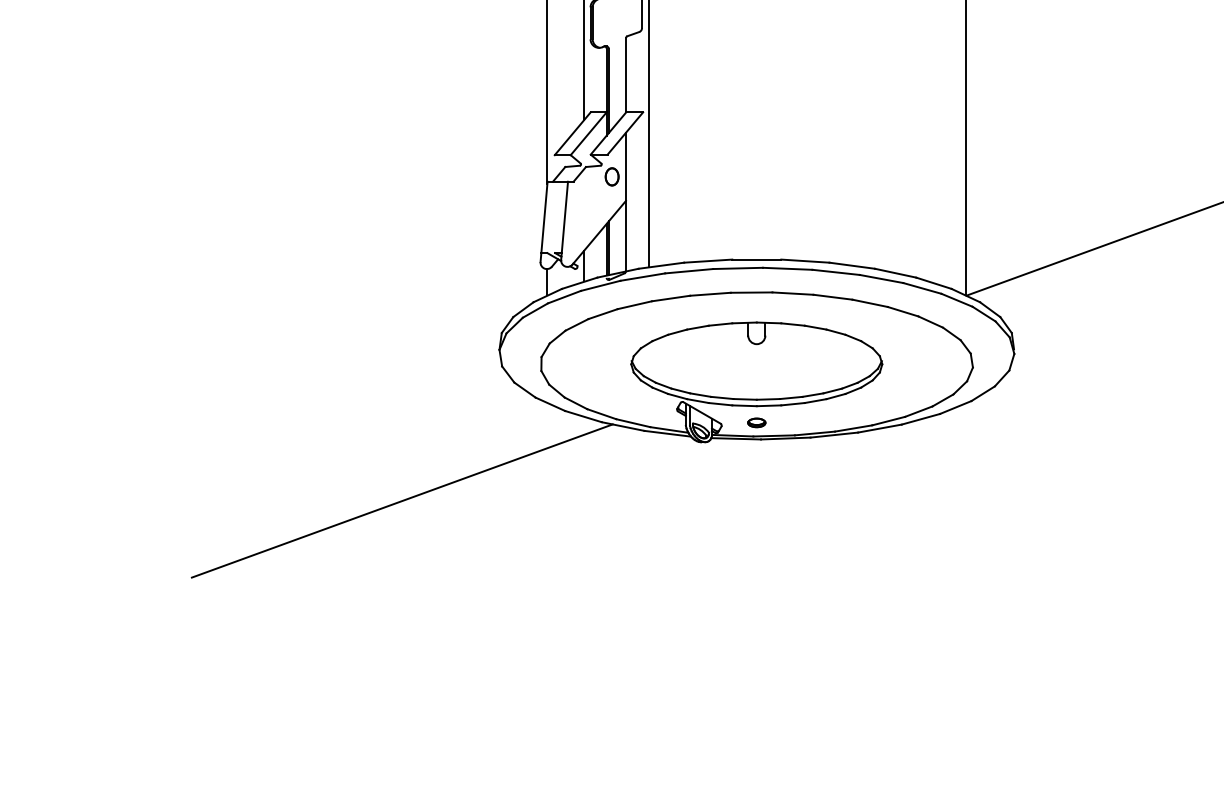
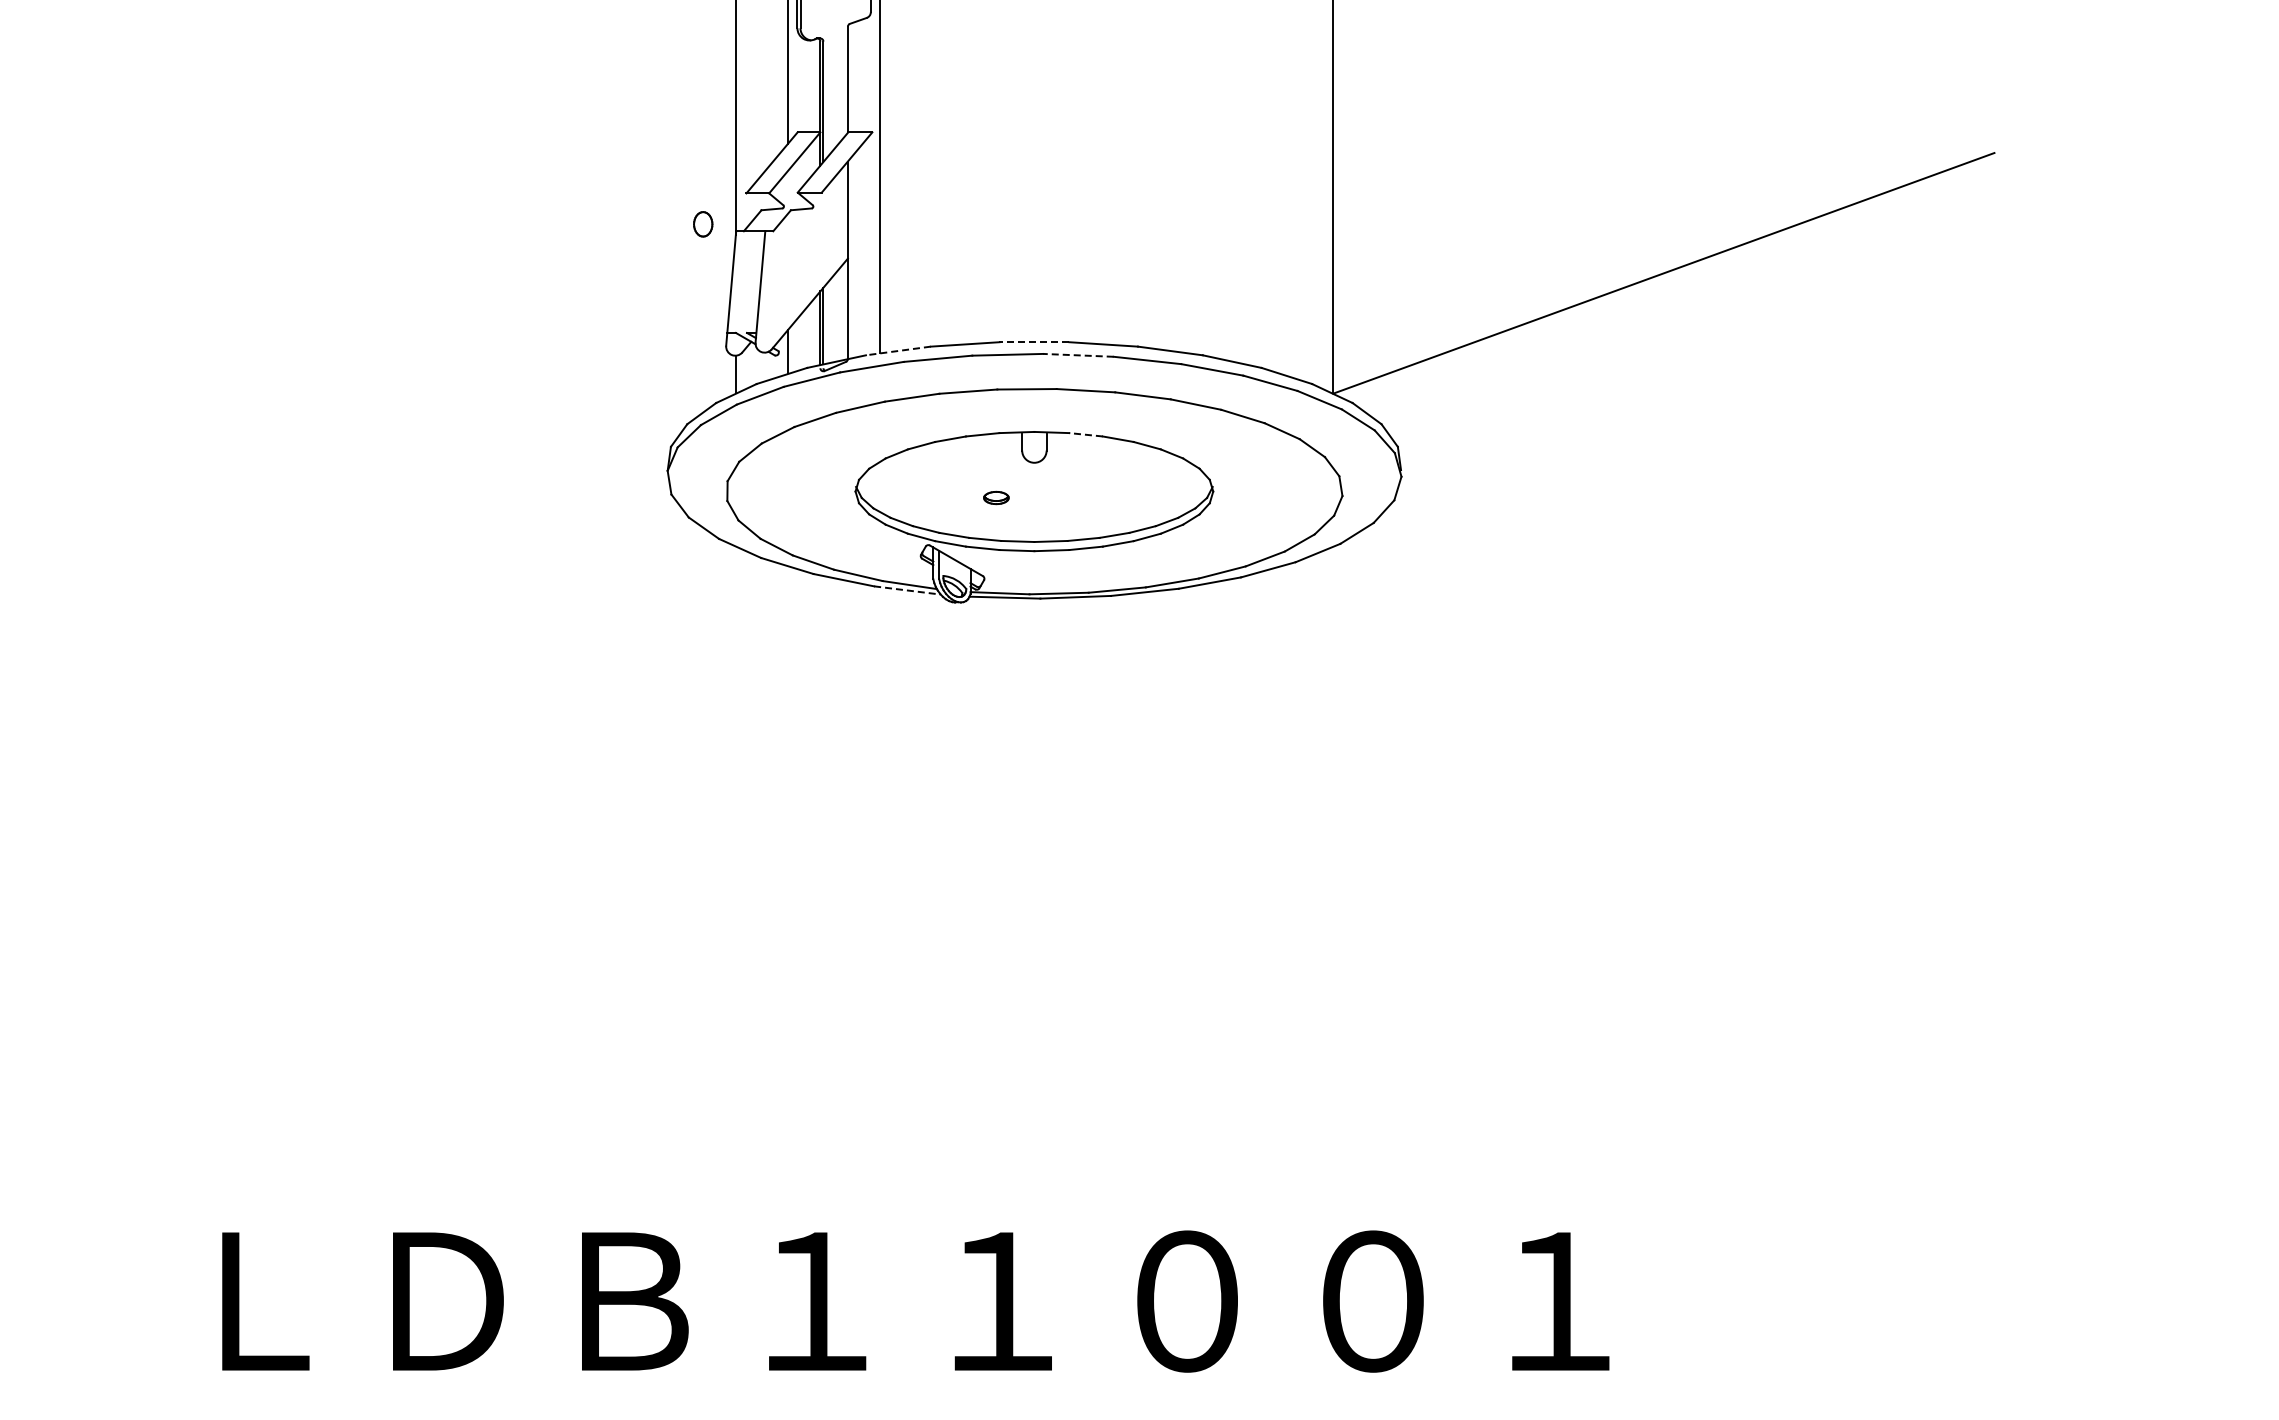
part: (612, 177) -> (703, 224), moved
line: (756, 259) -> (1034, 342), solid -> dashed
line: (661, 265) -> (898, 350), solid -> dashed
line: (787, 268) -> (1077, 355), solid -> dashed
line: (793, 324) -> (1086, 434), solid -> dashed
part: (756, 422) -> (996, 497), moved
line: (667, 433) -> (907, 590), solid -> dashed
line: (402, 501) -> (529, 686), removed

